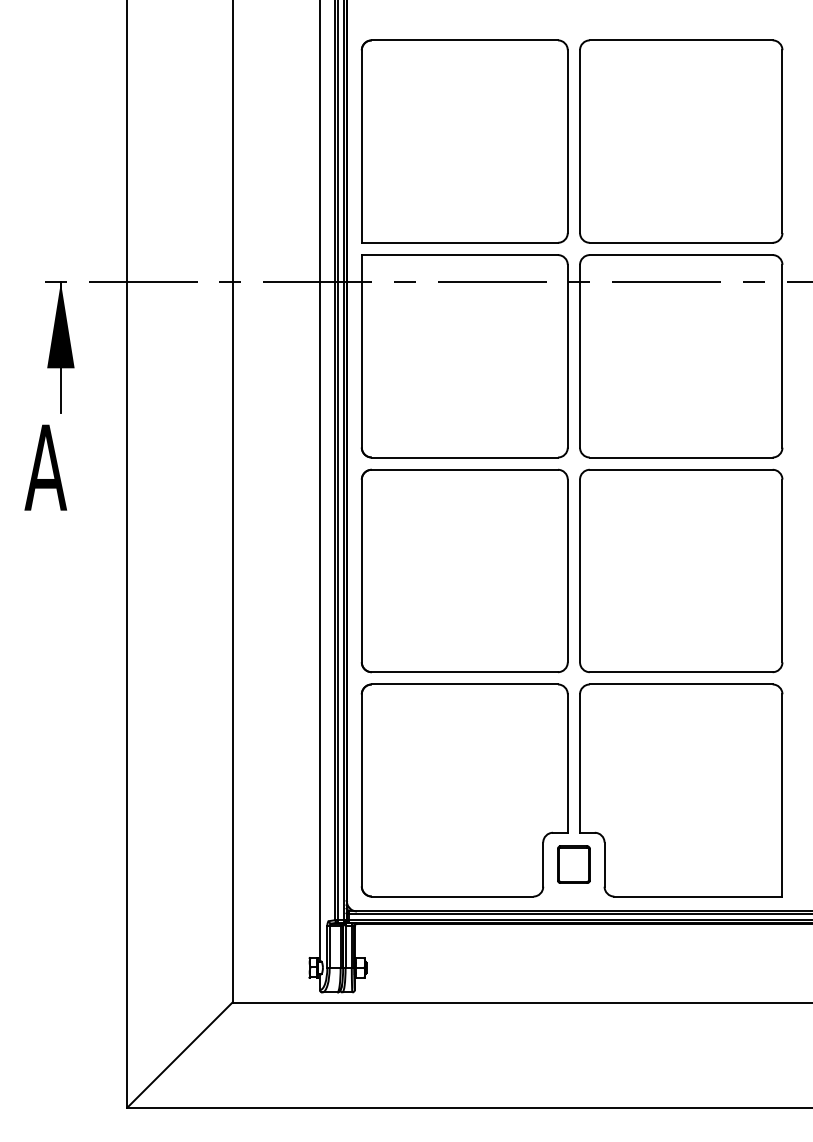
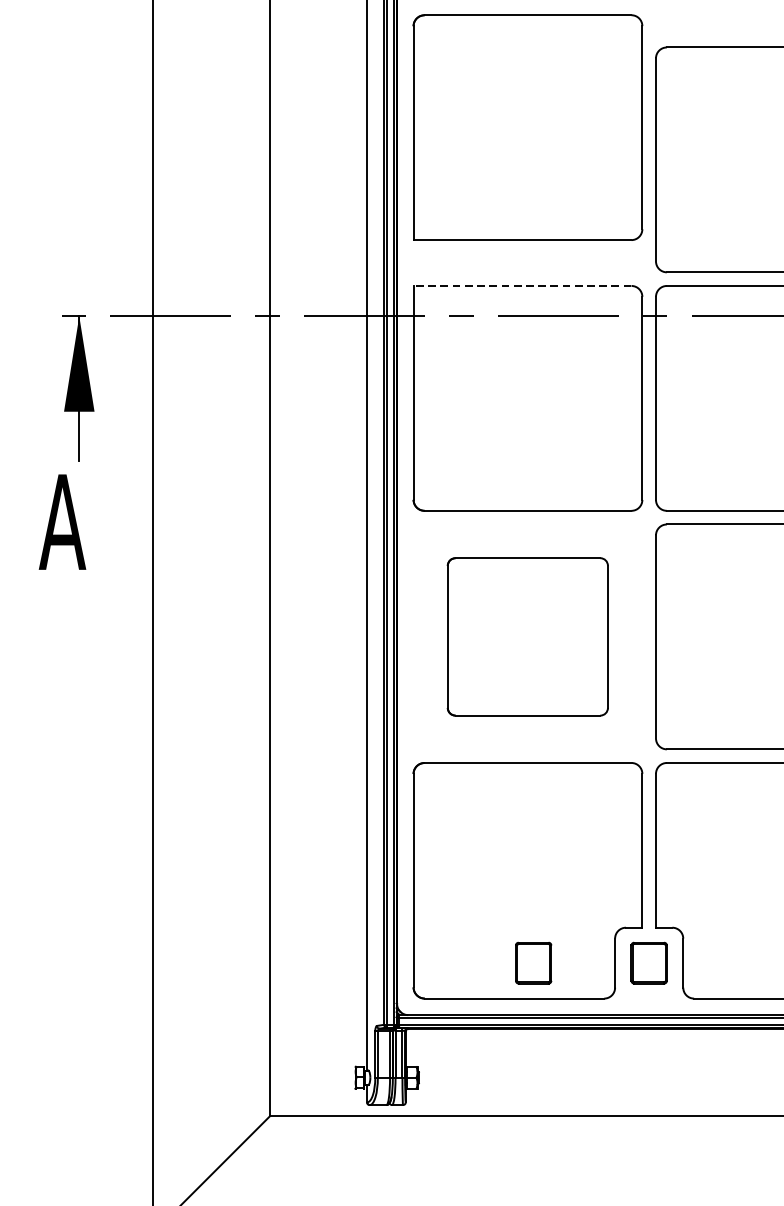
part: (464, 141) -> (527, 127), moved
line: (459, 255) -> (522, 286), solid -> dashed
part: (464, 570) -> (527, 636), size x0.7
part: (469, 864) -> (533, 962), added

